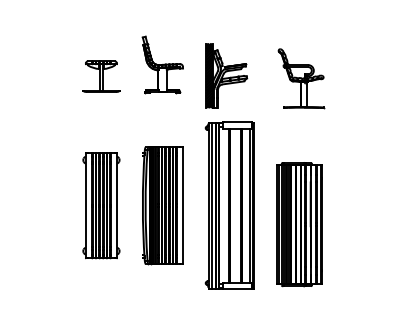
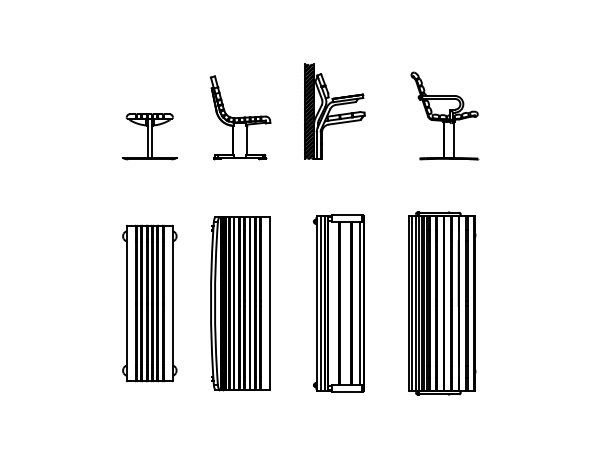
part: (162, 64) -> (239, 117), moved
part: (101, 76) -> (149, 136), moved
part: (229, 205) -> (338, 303), size x0.71
part: (299, 224) -> (442, 303), moved

